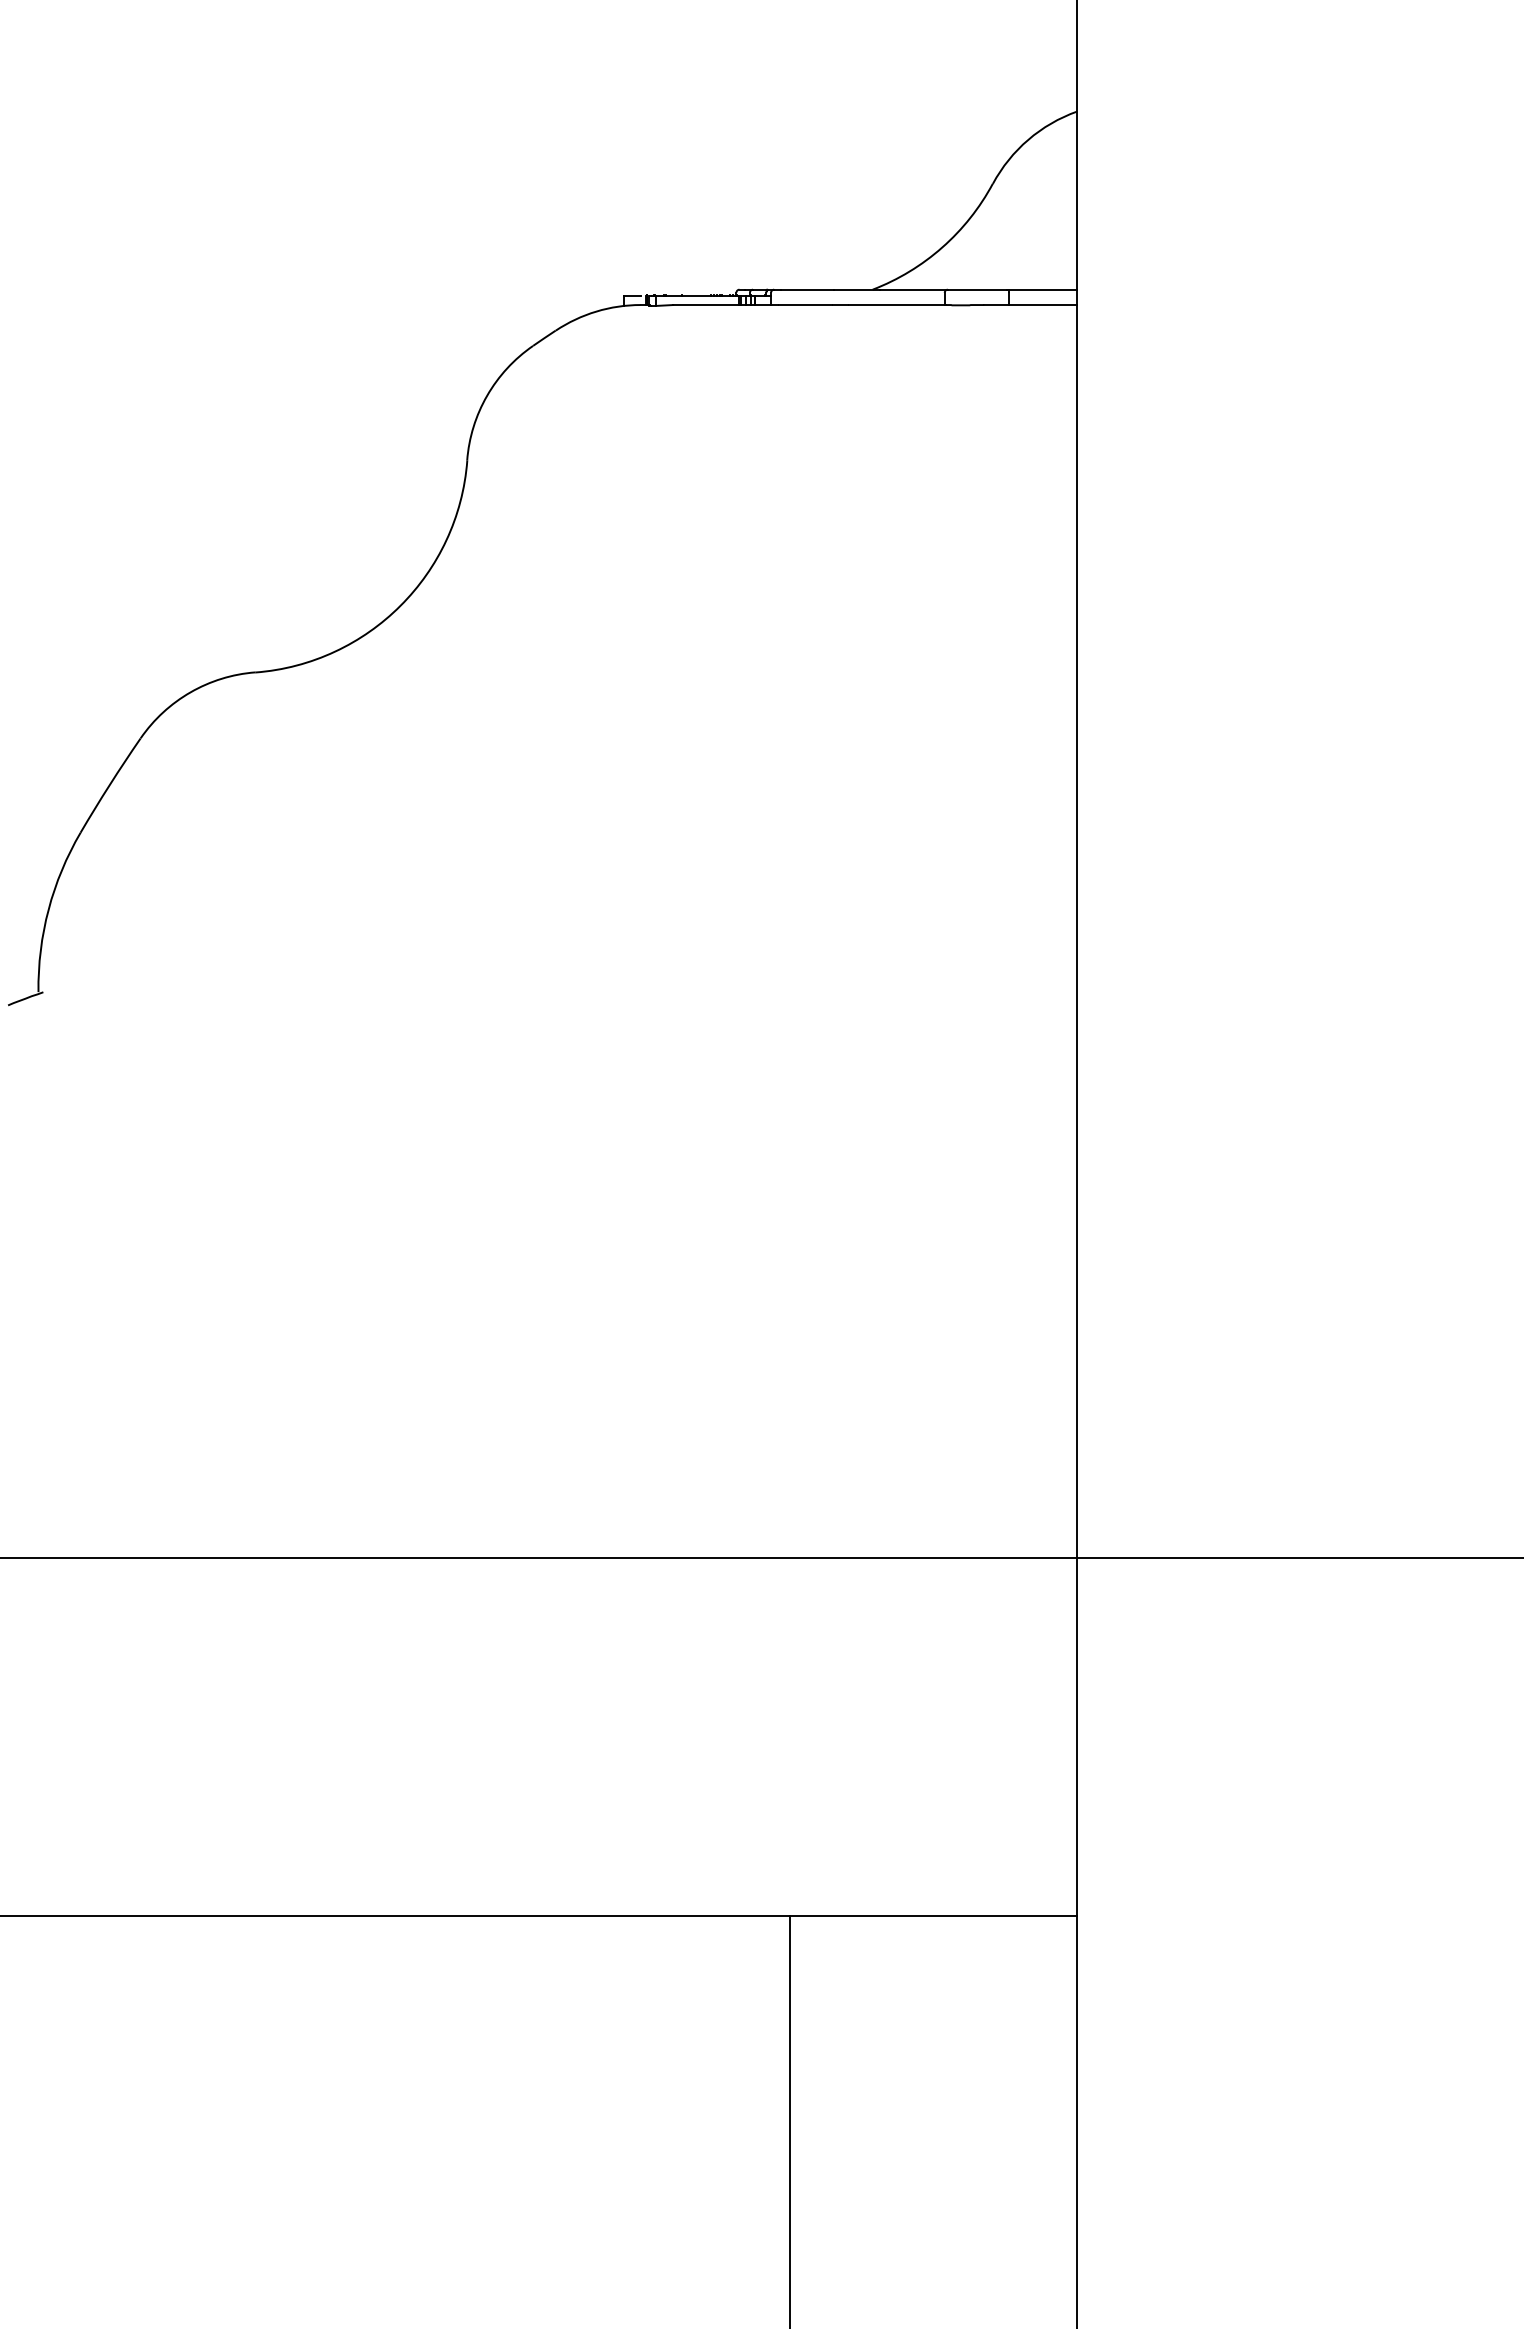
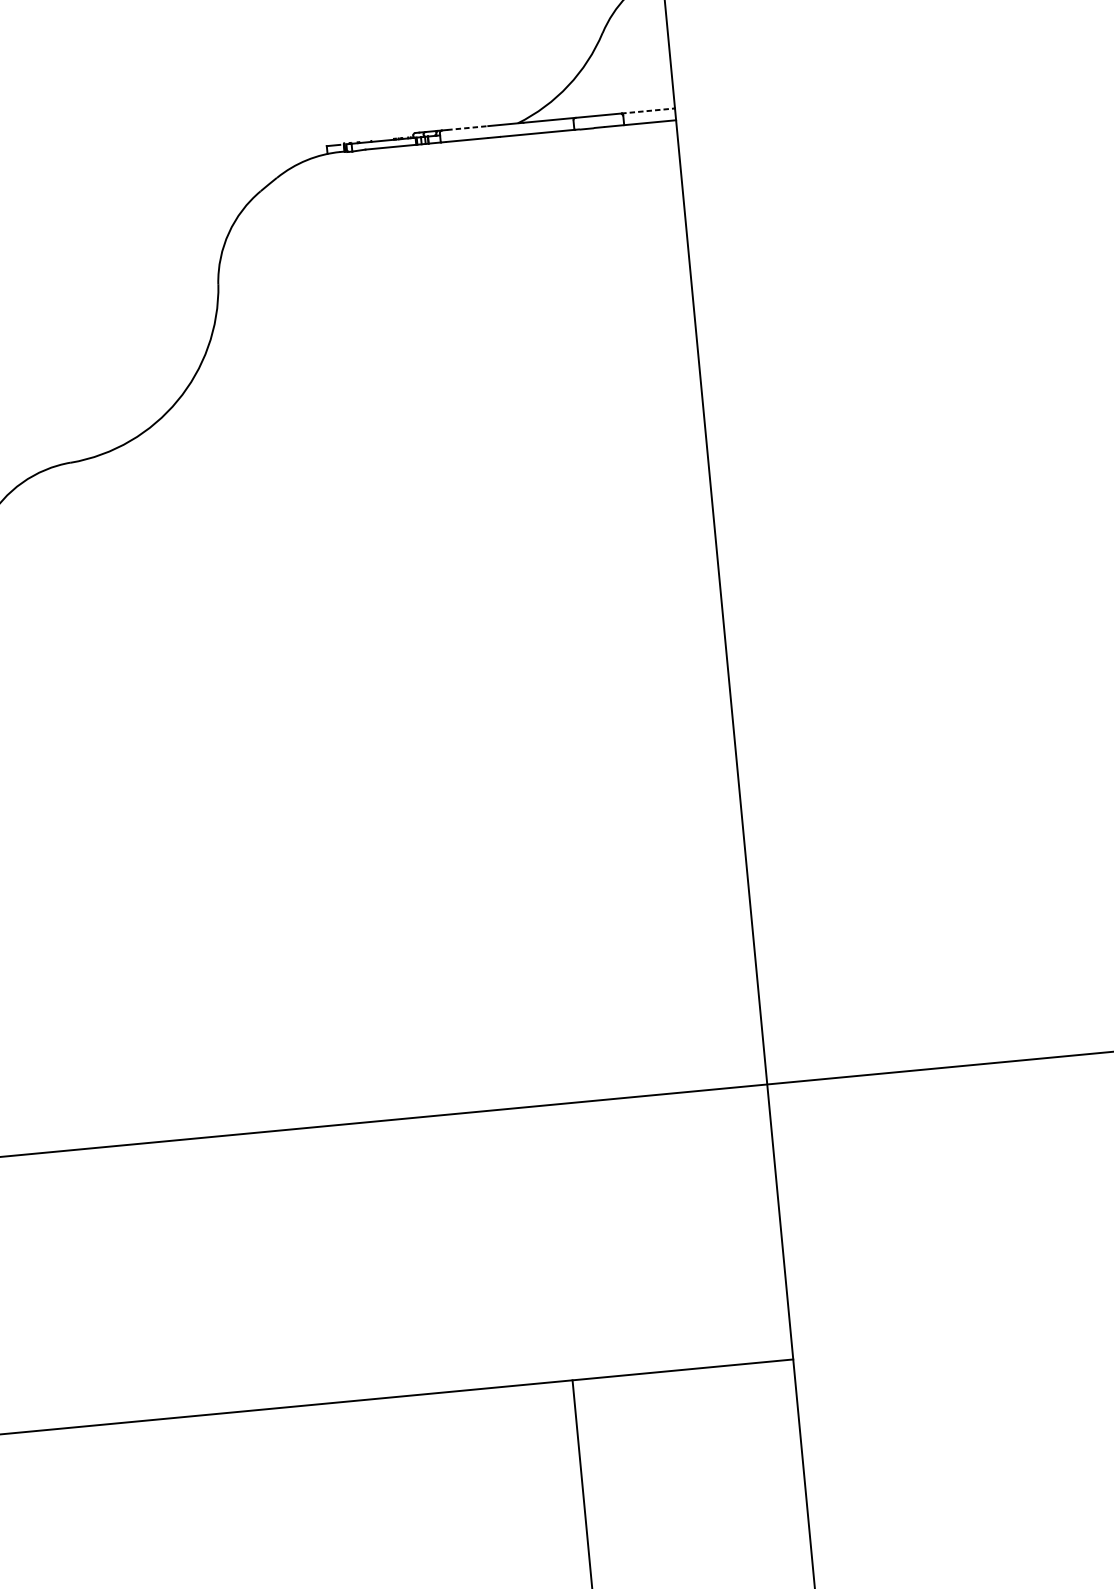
line: (807, 289) -> (467, 127), solid -> dashed
line: (1041, 289) -> (647, 110), solid -> dashed

